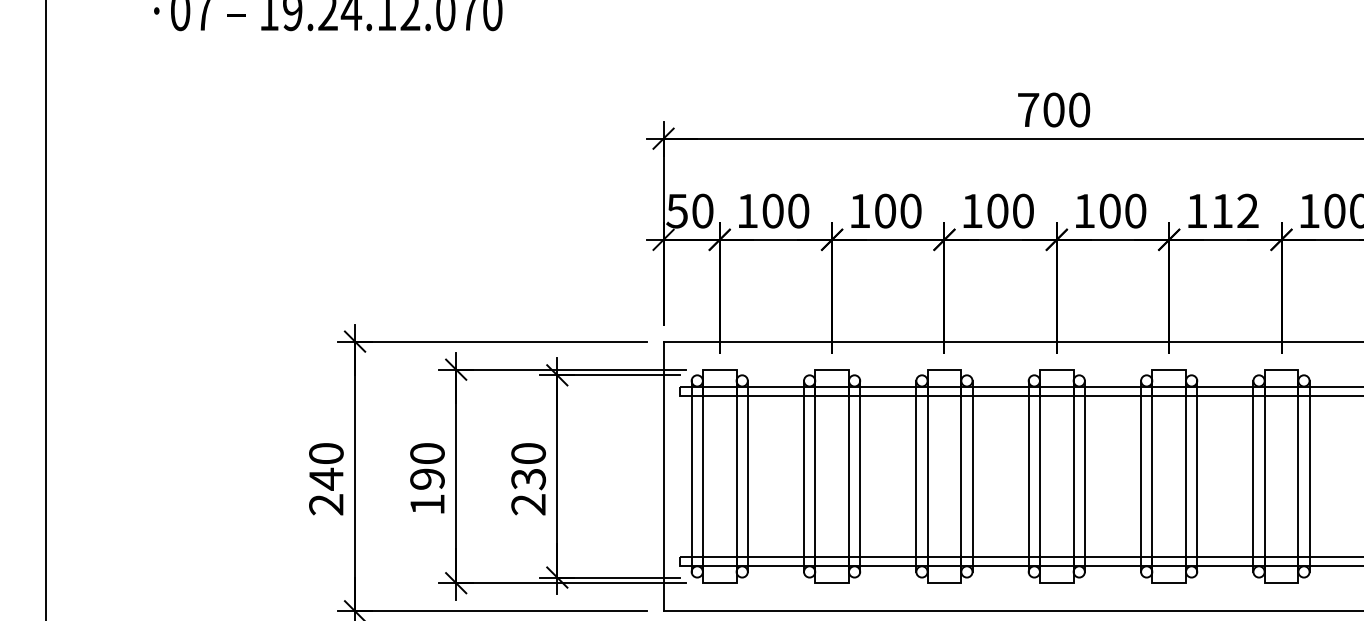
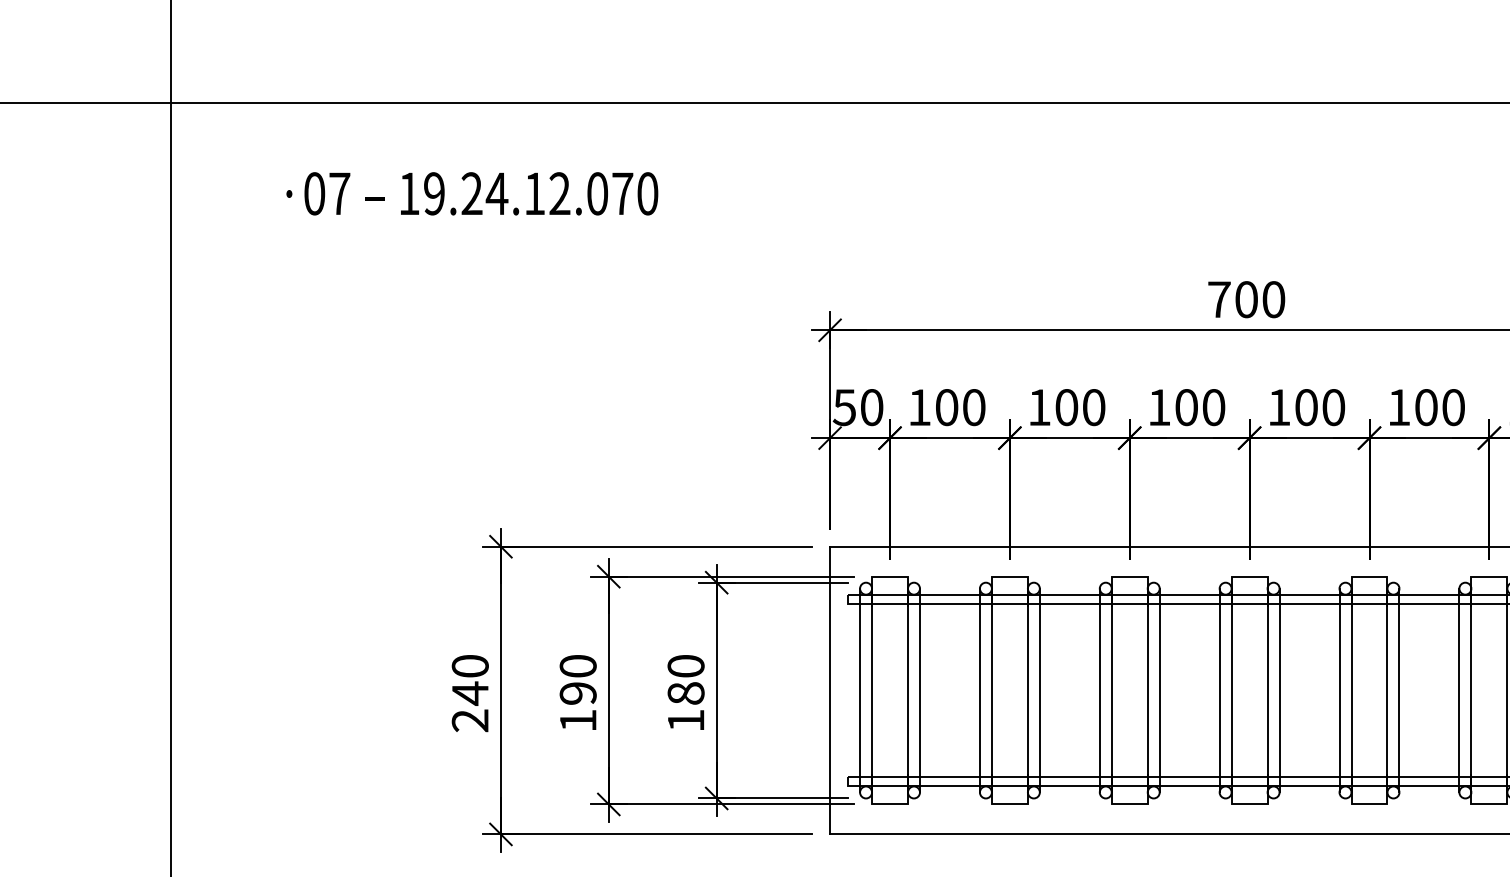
text: (1234, 211) -> (1439, 407), 112 -> 100
text: (528, 492) -> (685, 707), 230 -> 180

